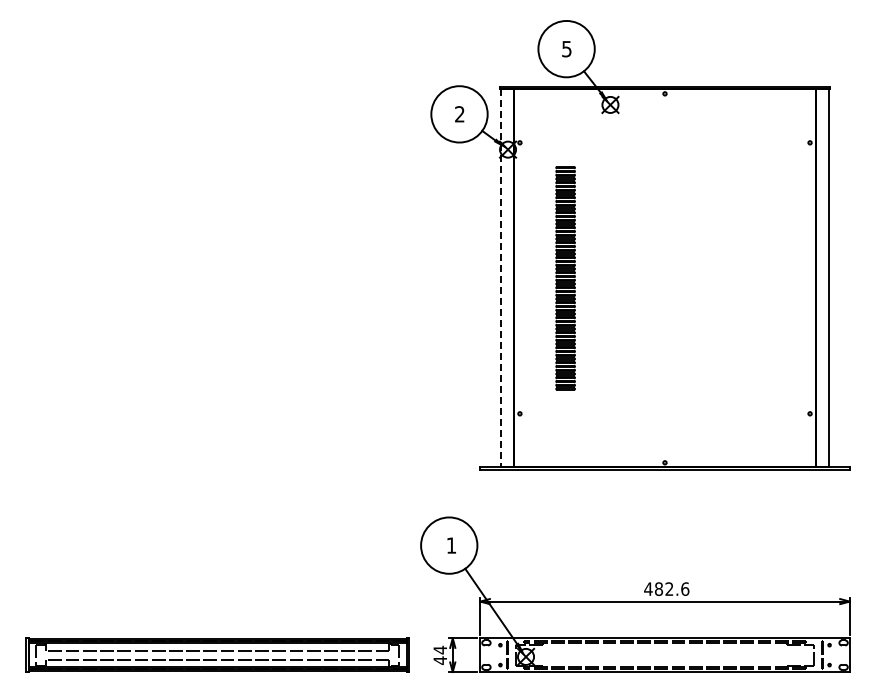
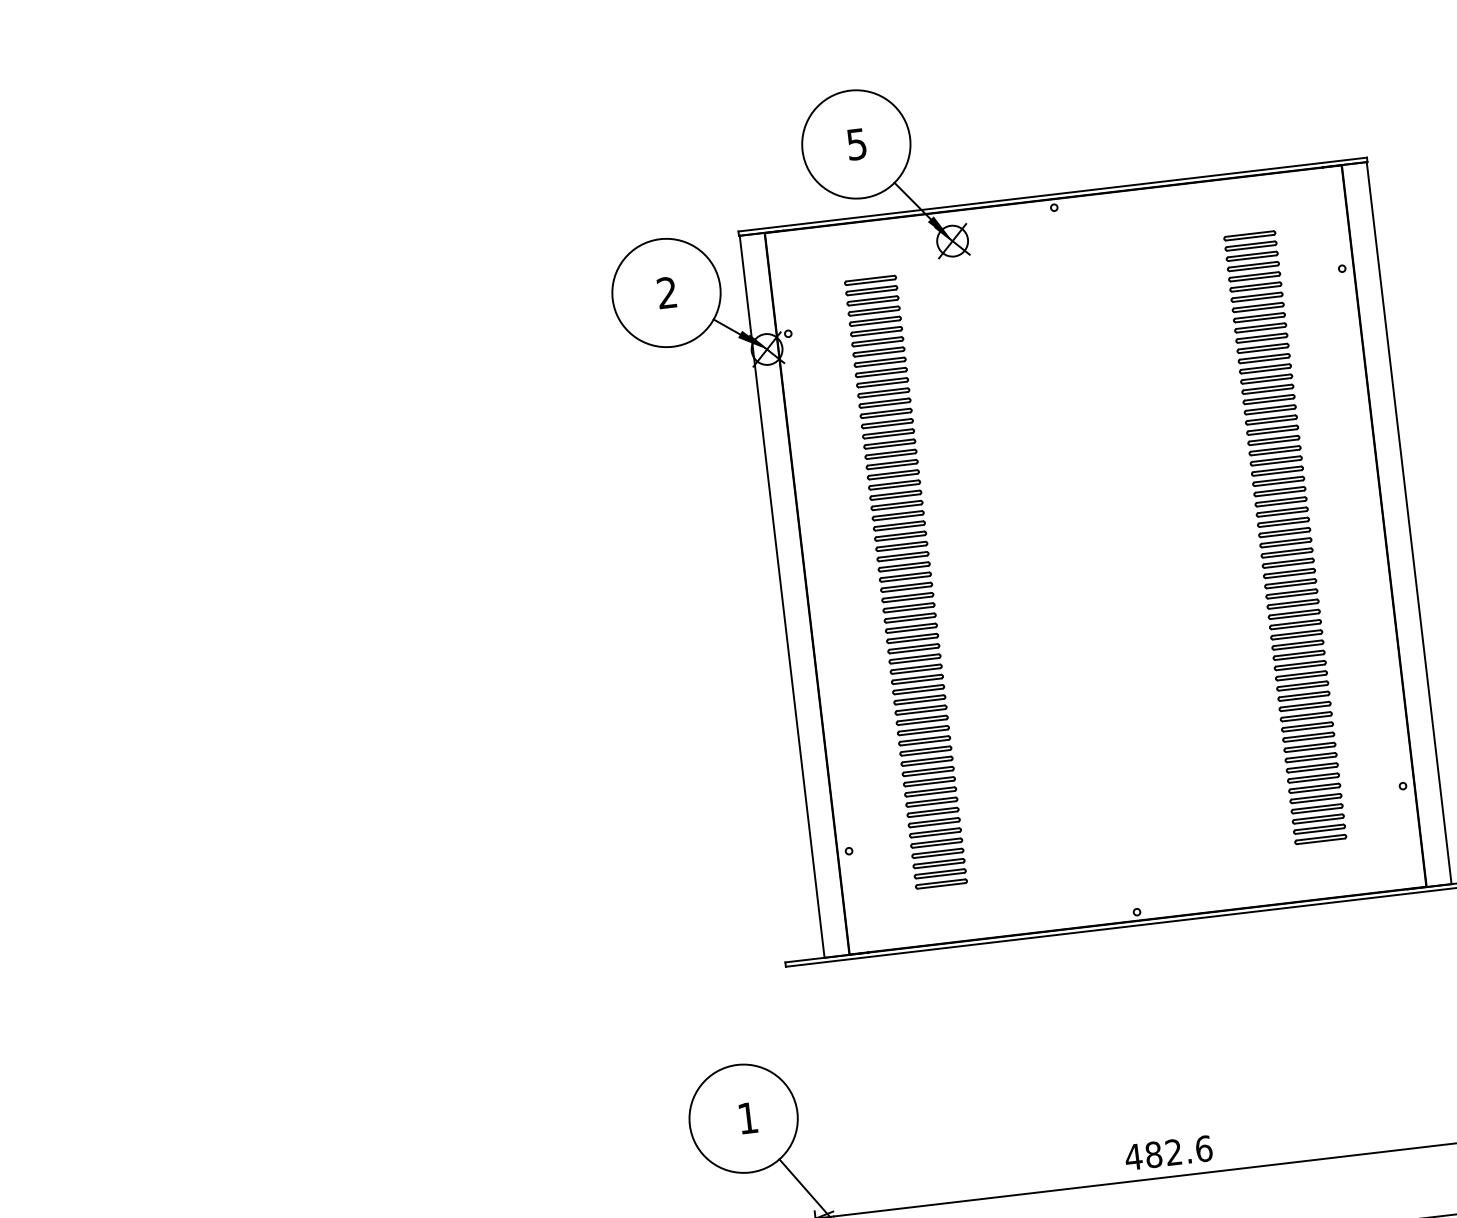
line: (500, 278) -> (781, 597), dashed -> solid
part: (565, 278) -> (905, 582), size x1.43
part: (764, 278) -> (1285, 537), added

